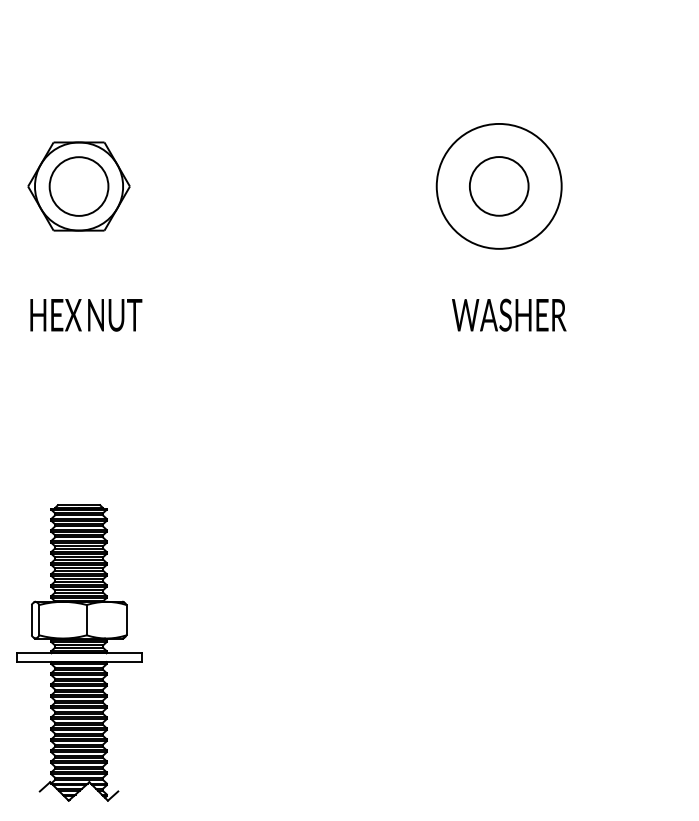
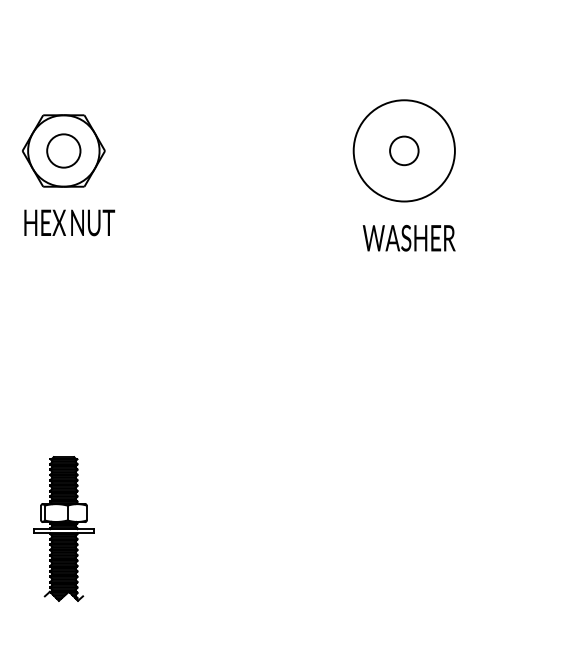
circle: (78, 186) -> (63, 150), size x0.7
circle: (498, 186) -> (403, 150), size x0.6
text: (509, 314) -> (409, 237), moved
text: (86, 315) -> (69, 223), moved
part: (79, 652) -> (64, 528), size x0.6

